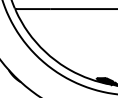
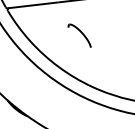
part: (61, 32) -> (79, 35), added

